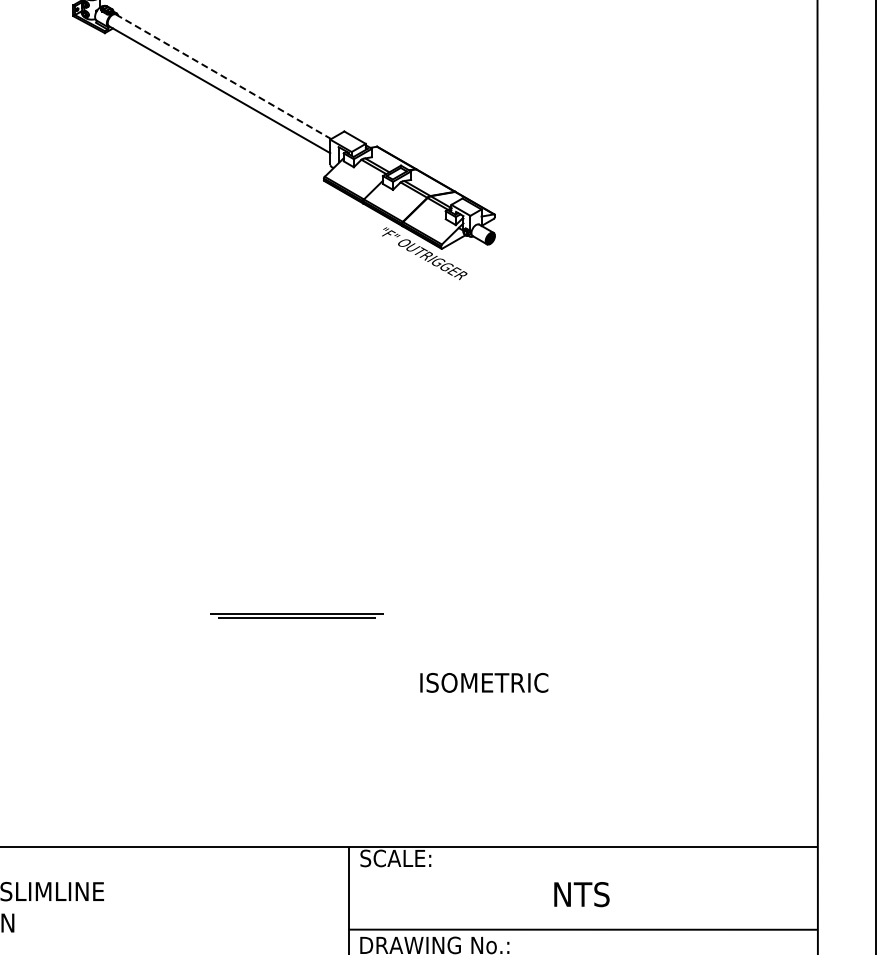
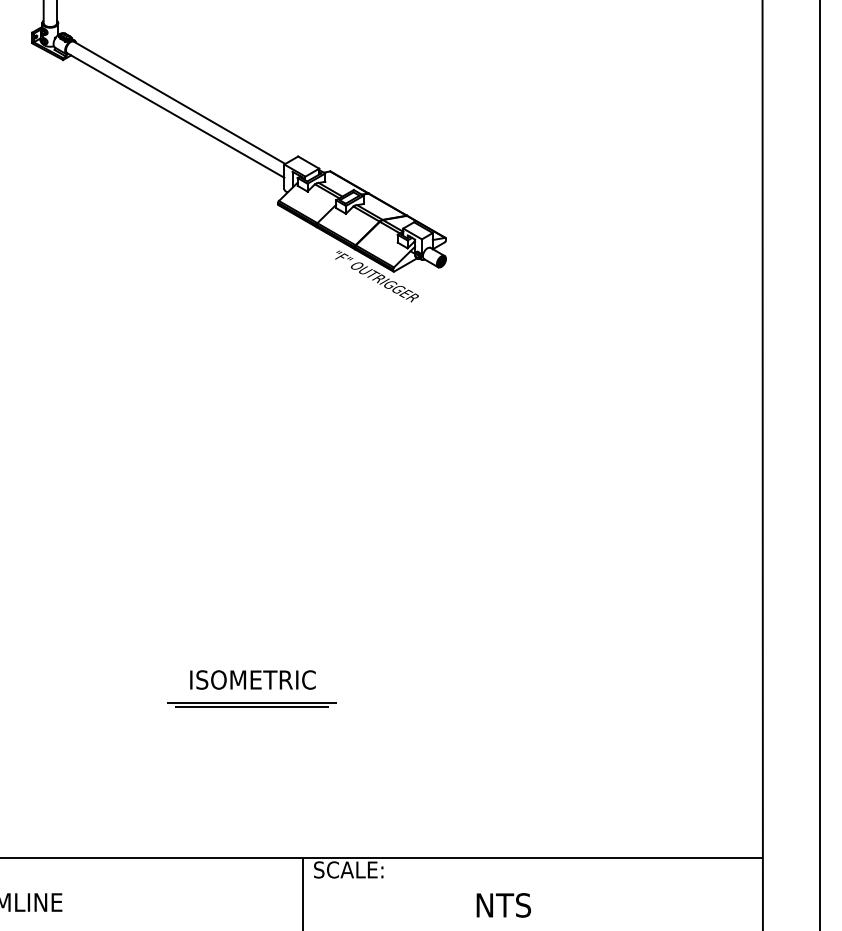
line: (224, 77) -> (180, 103), dashed -> solid
part: (296, 615) -> (251, 705), moved
text: (484, 682) -> (253, 679), moved
text: (581, 894) -> (503, 905), moved

